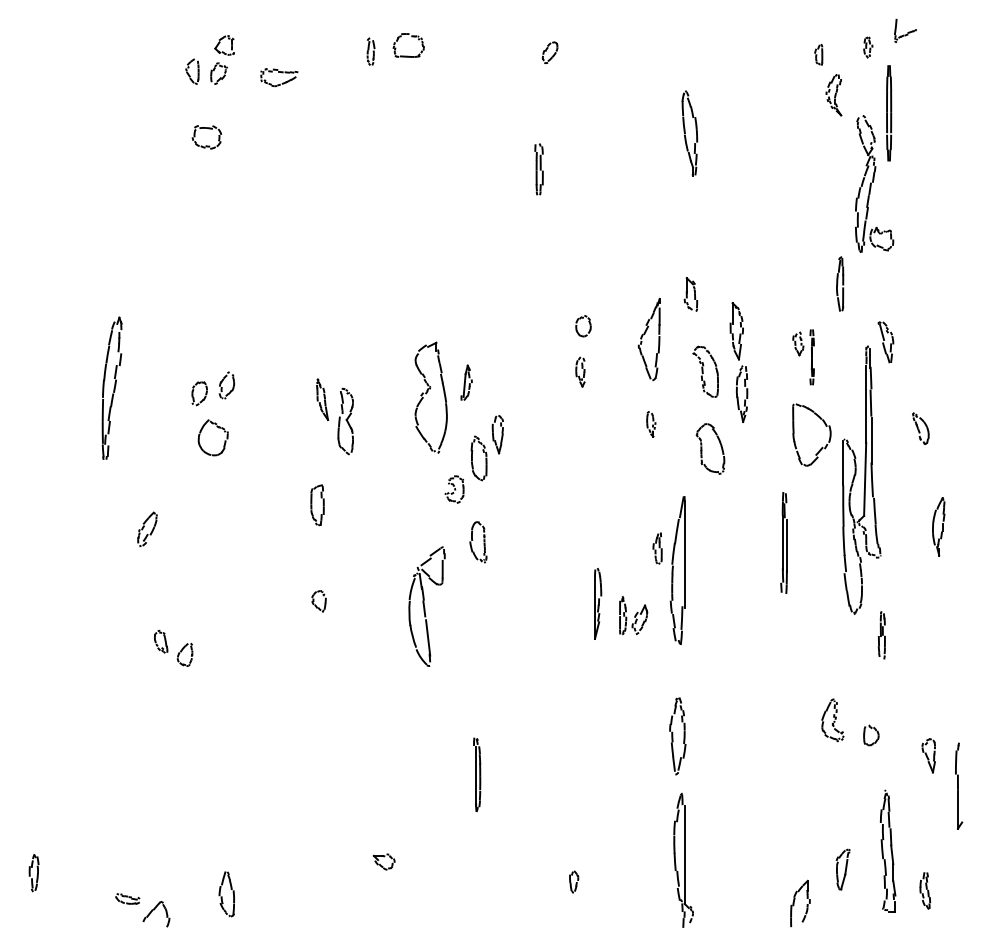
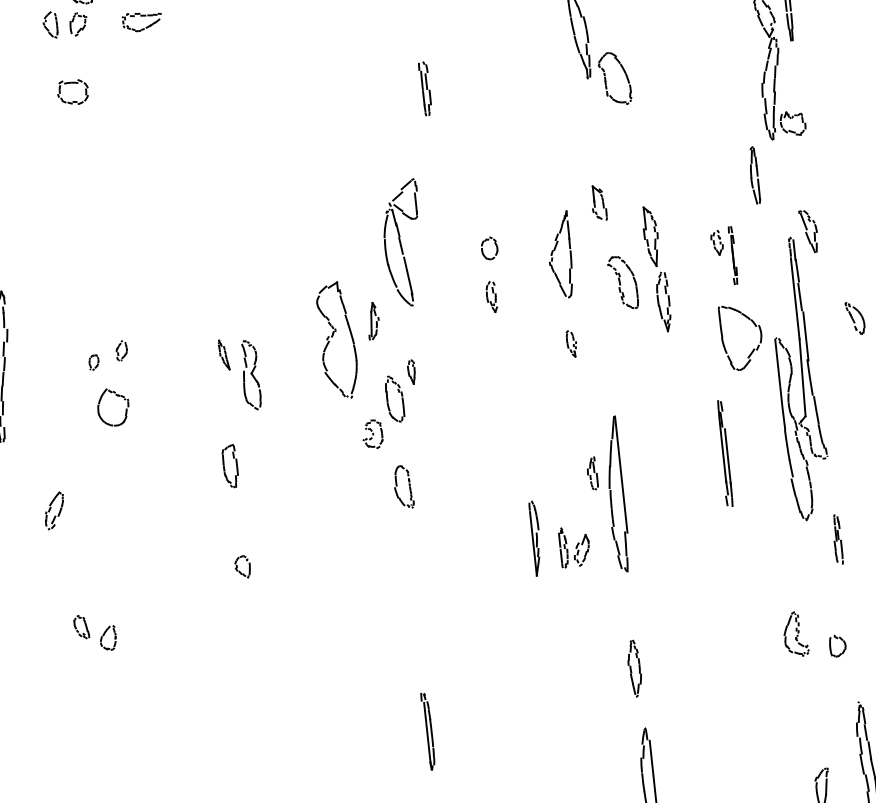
part: (226, 385) -> (121, 350), size x0.7
part: (199, 393) -> (93, 362), size x0.6
part: (322, 399) -> (223, 354), size x0.7
part: (497, 434) -> (411, 371), size x0.6
part: (702, 448) -> (606, 79), moved
part: (426, 606) -> (403, 243), moved
part: (677, 736) -> (634, 668), size x0.7

